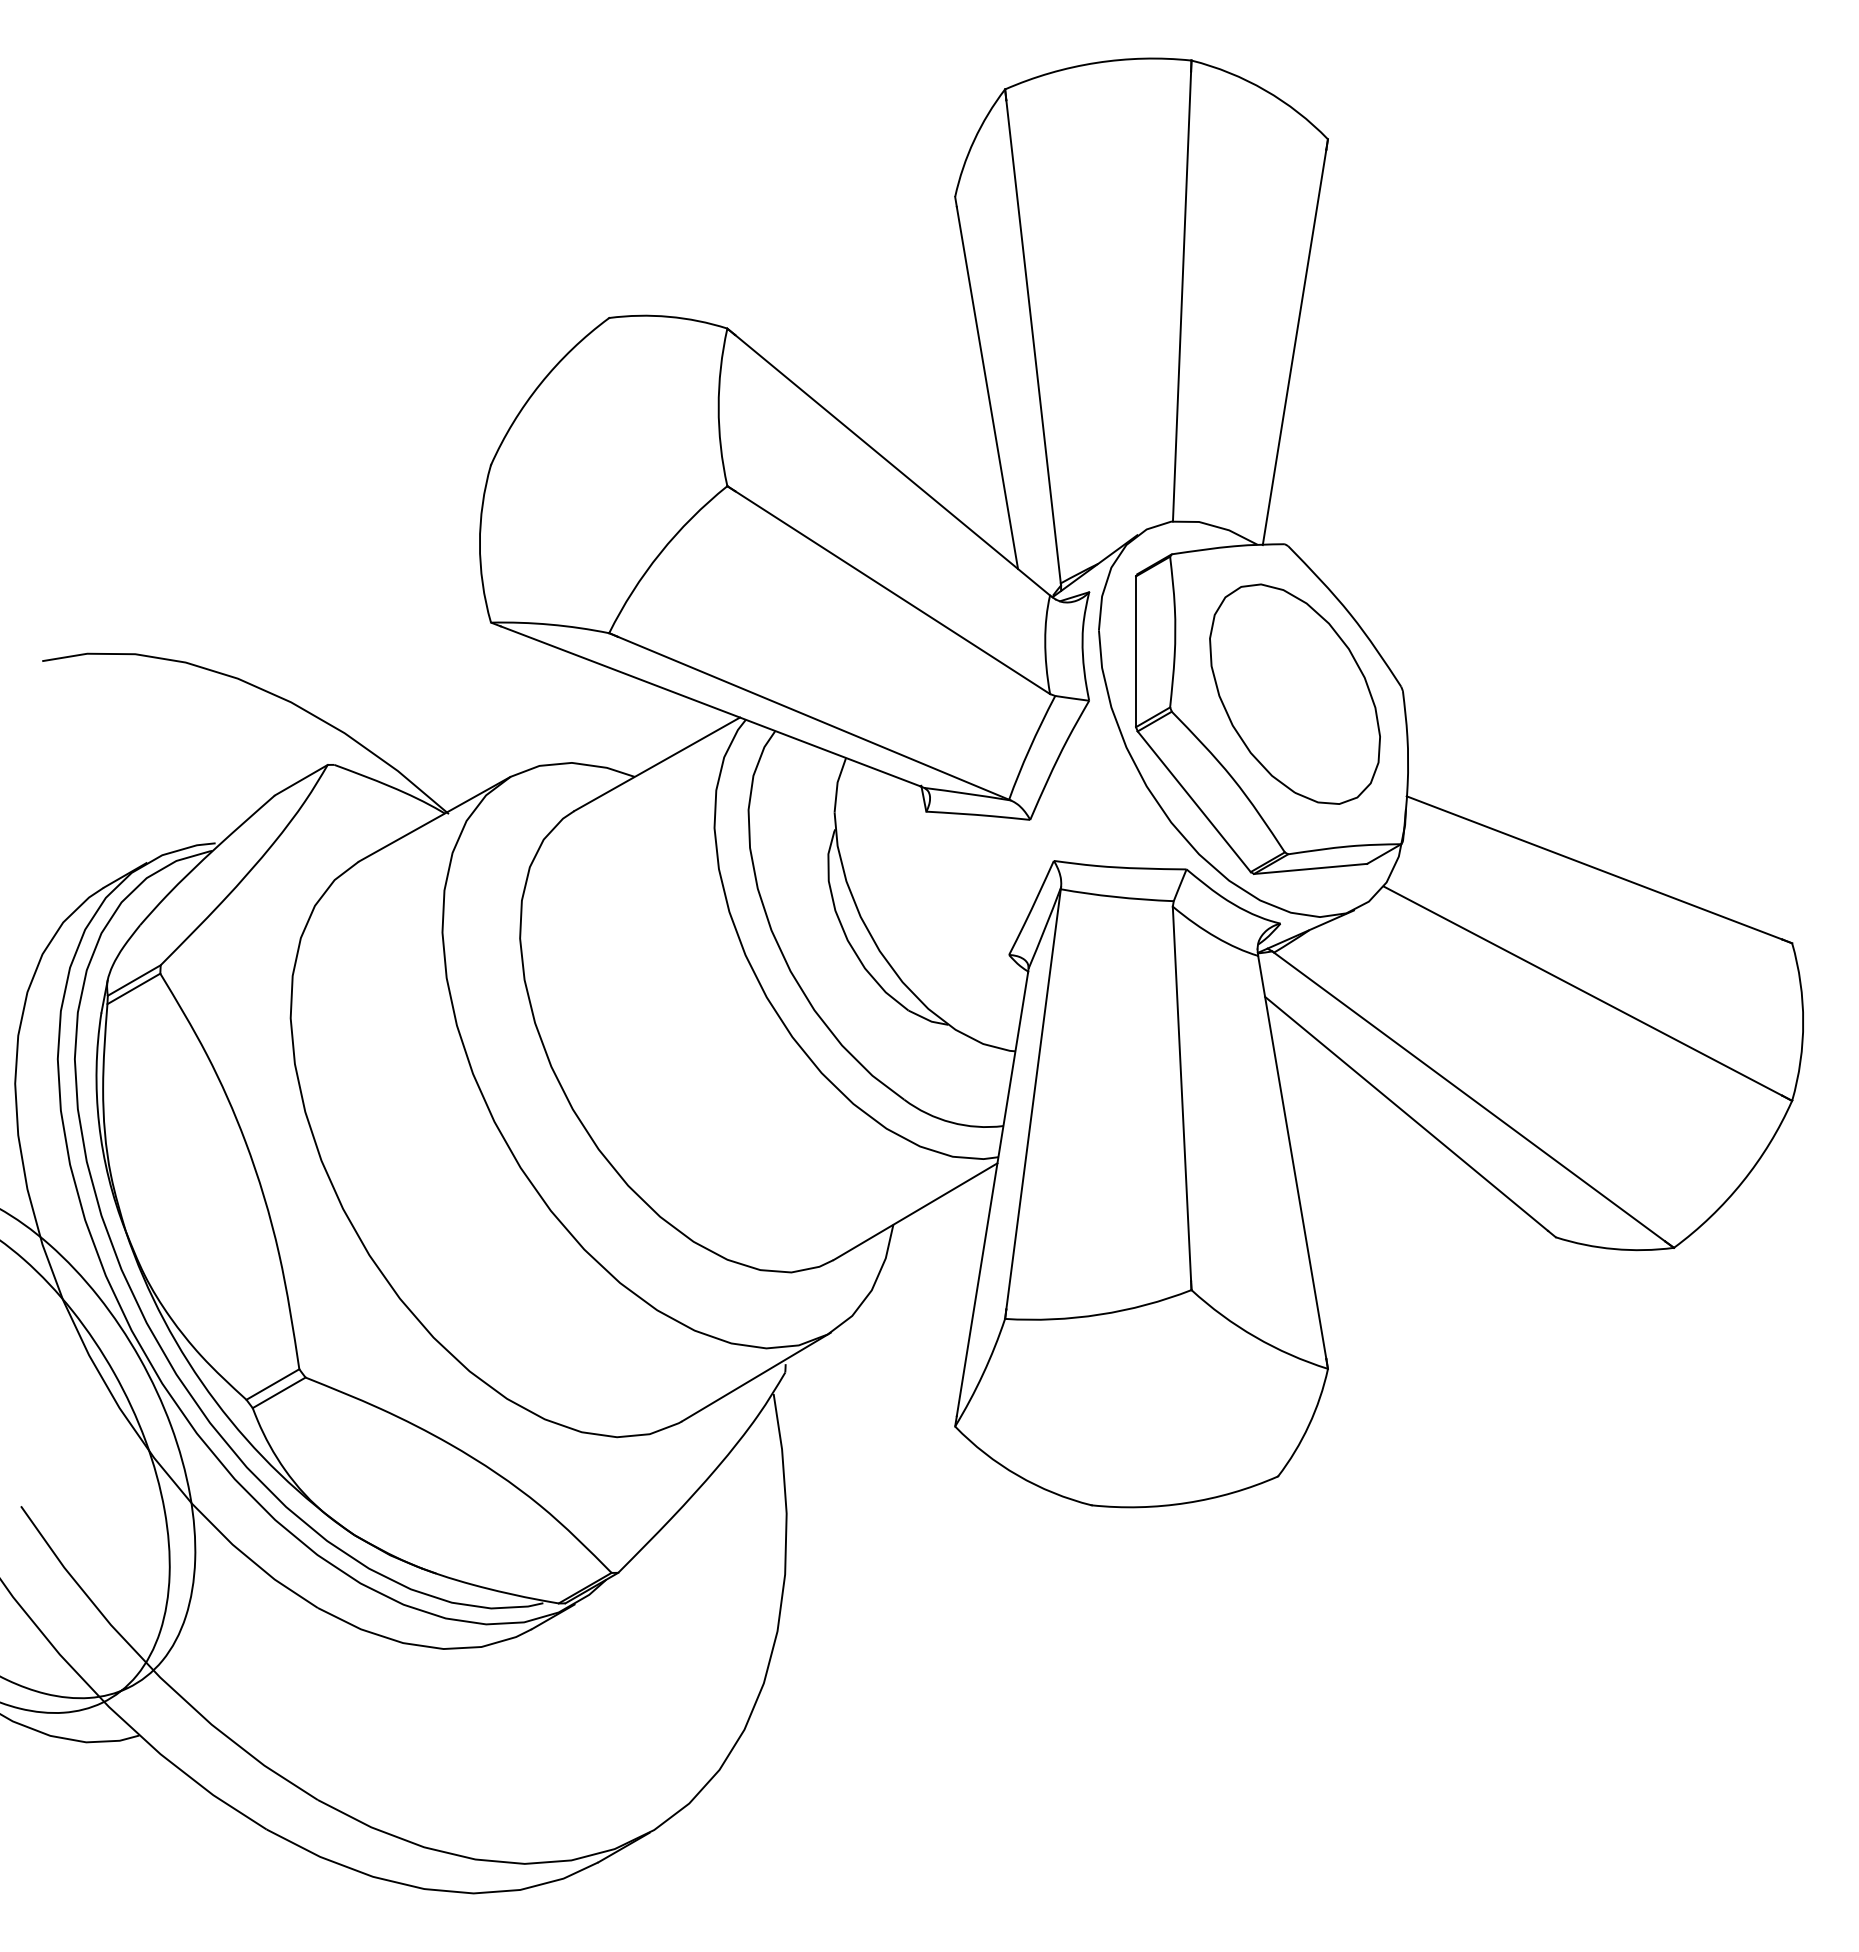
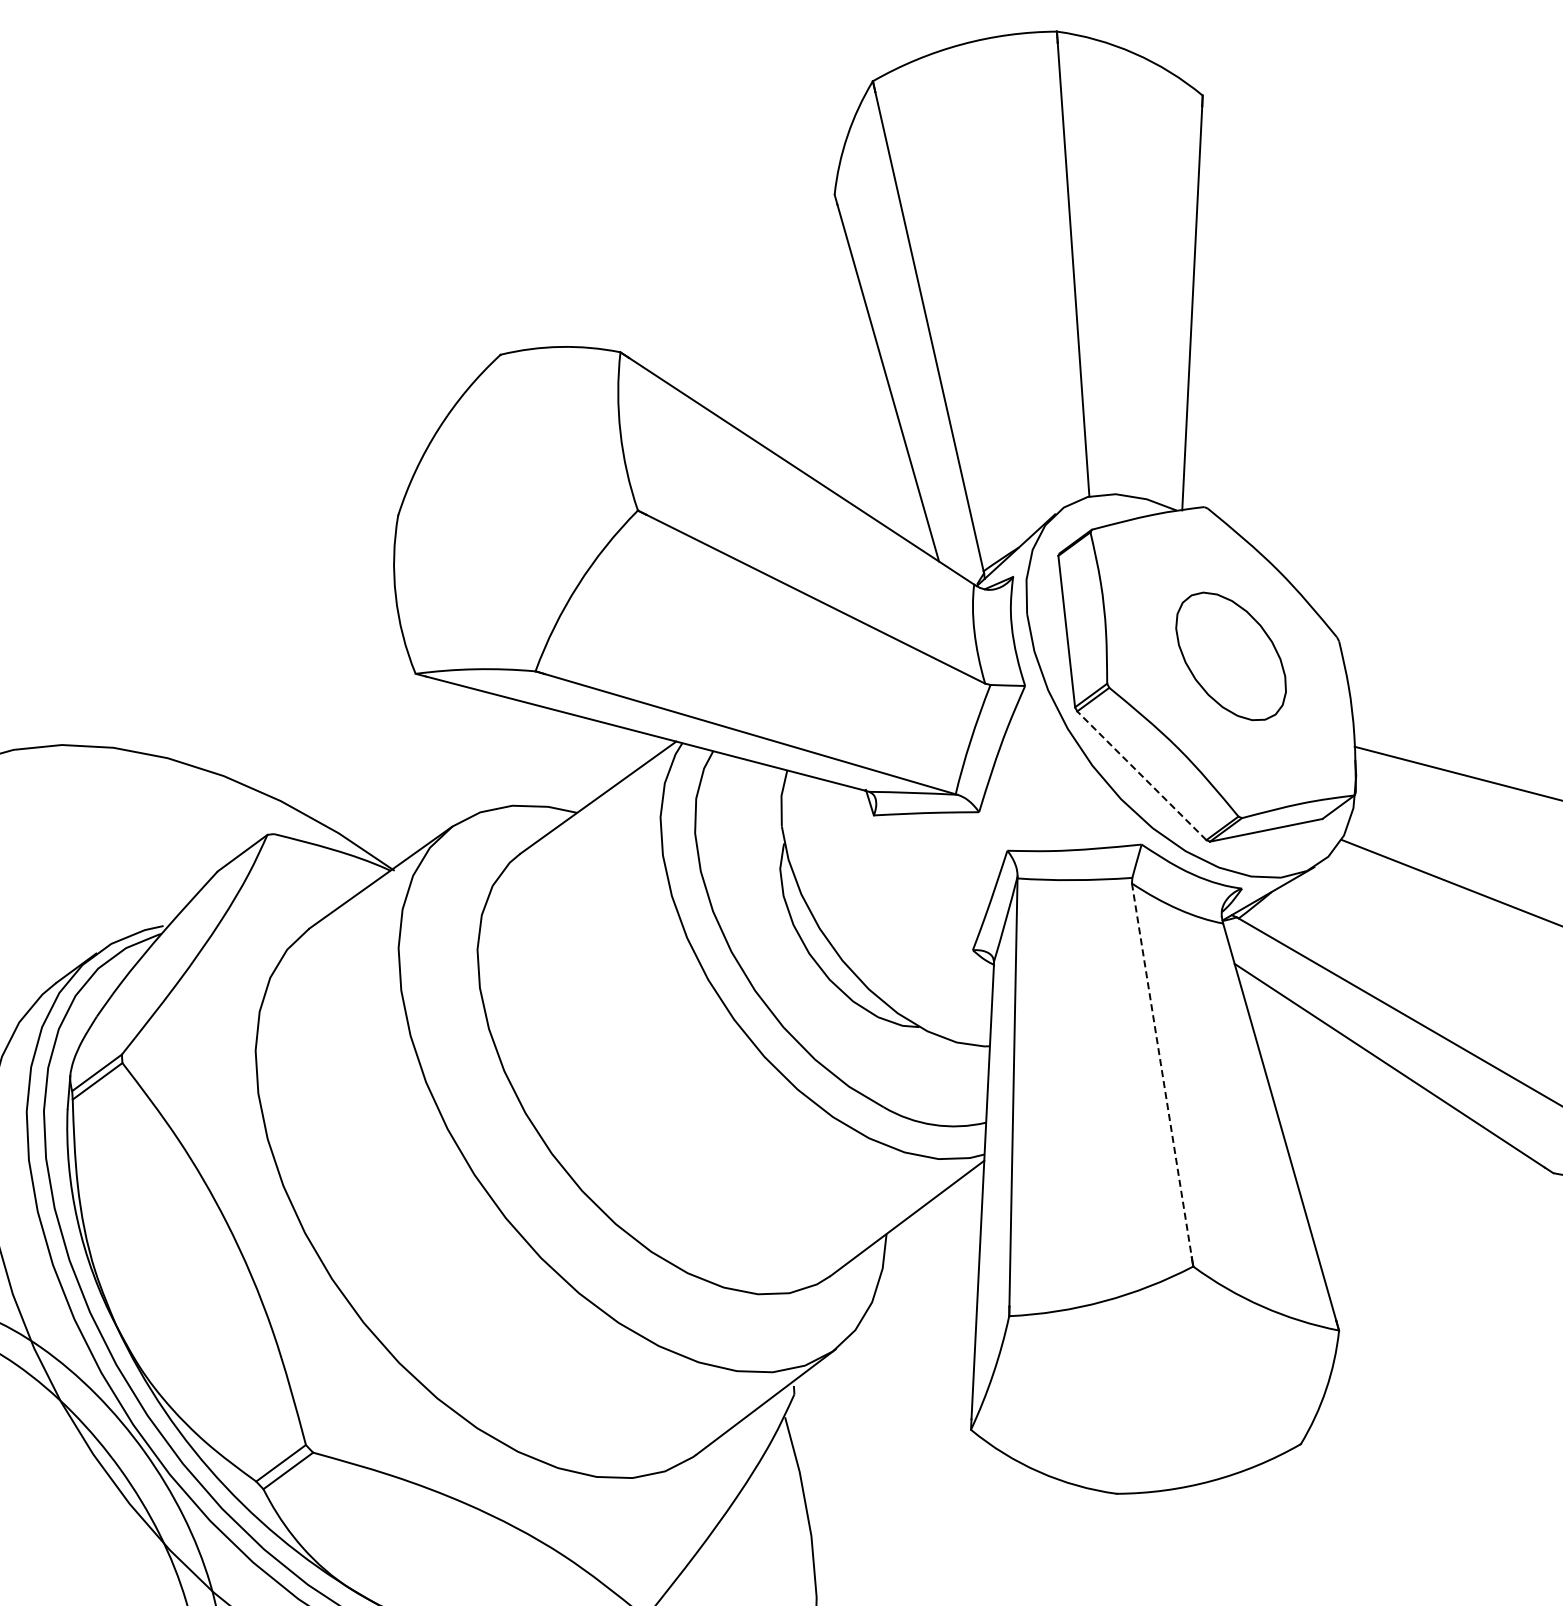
part: (1294, 693) -> (1230, 655), size x0.6
line: (1193, 801) -> (1141, 775), solid -> dashed
line: (1181, 1094) -> (1161, 1071), solid -> dashed

